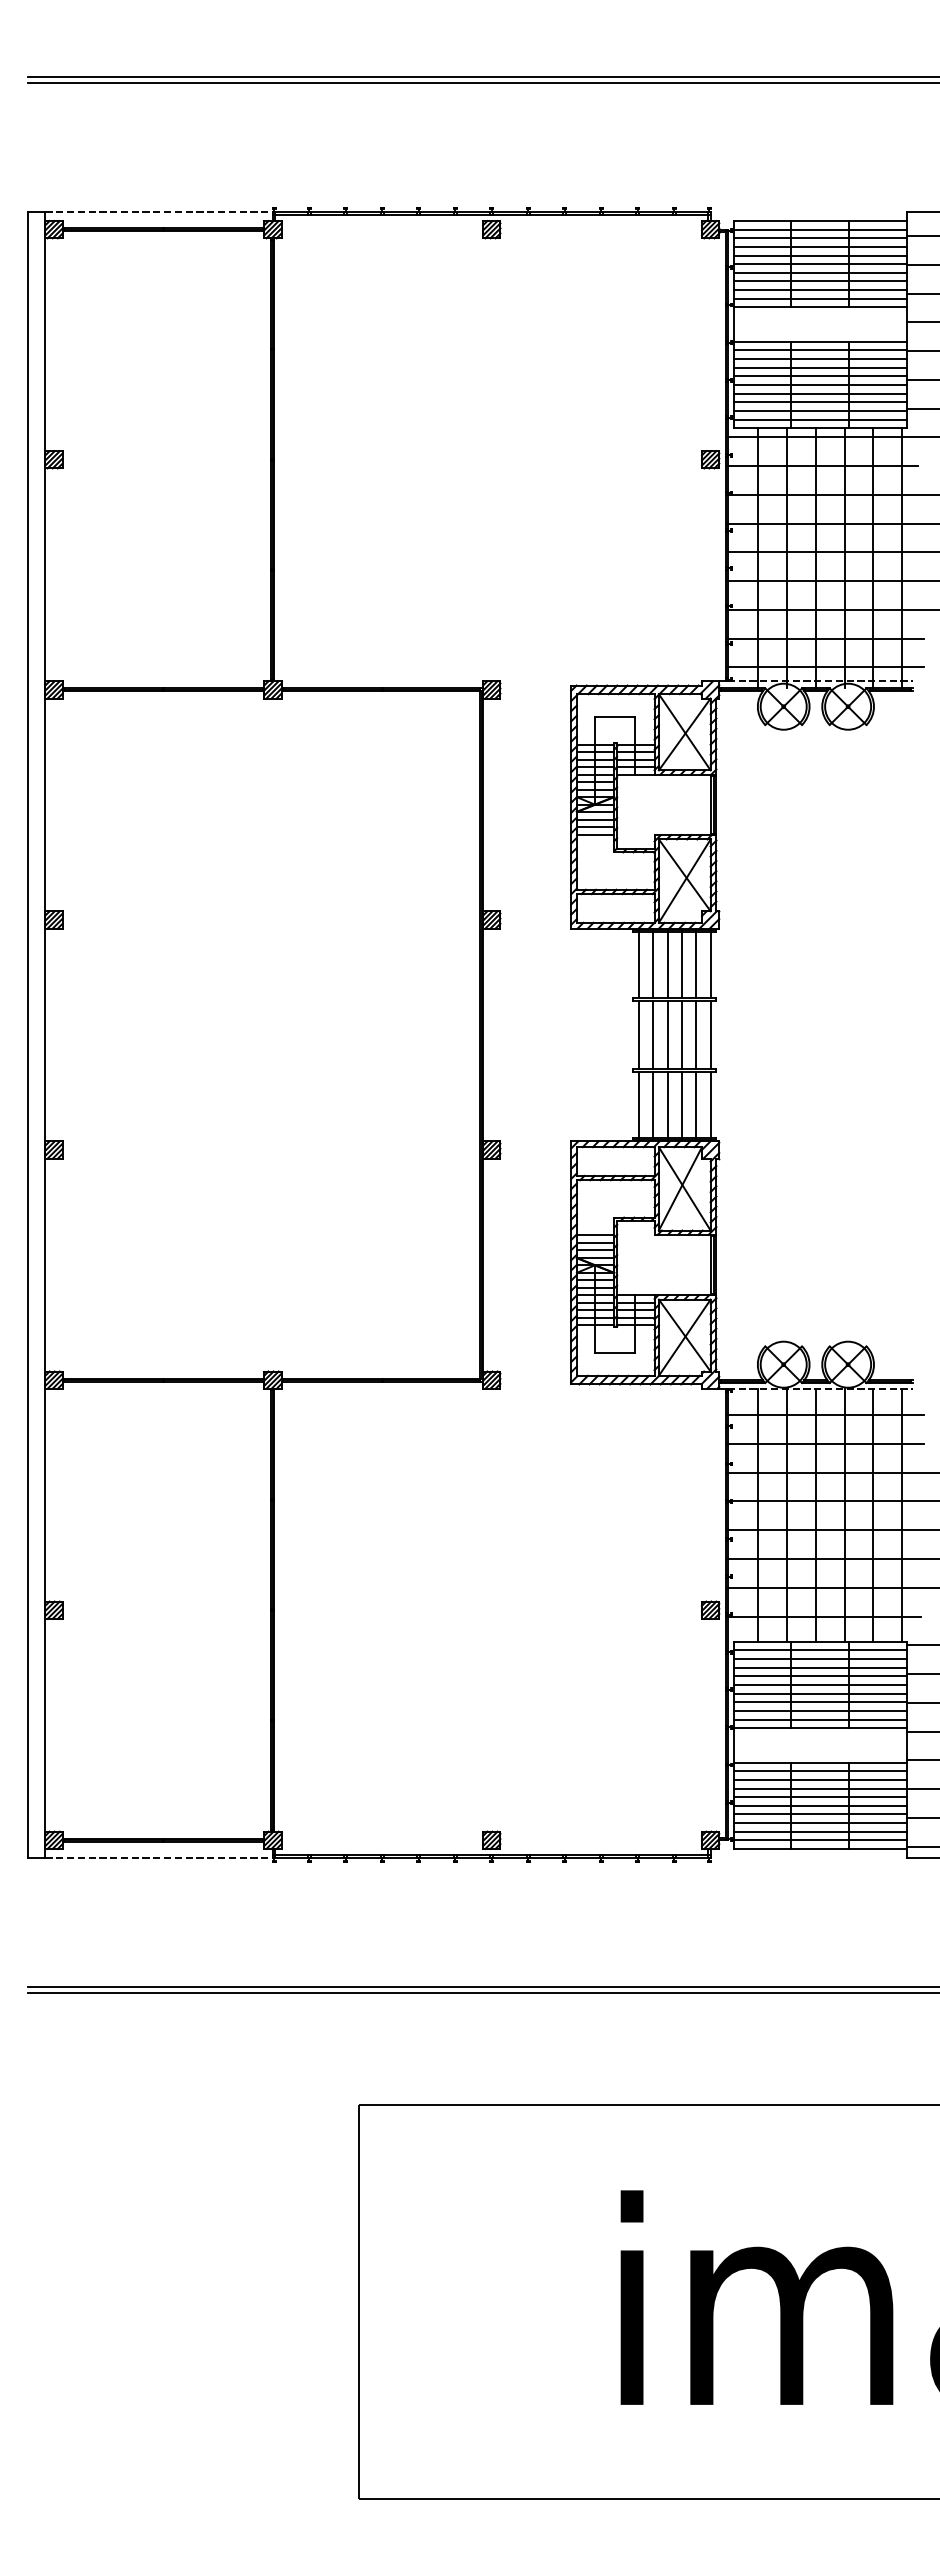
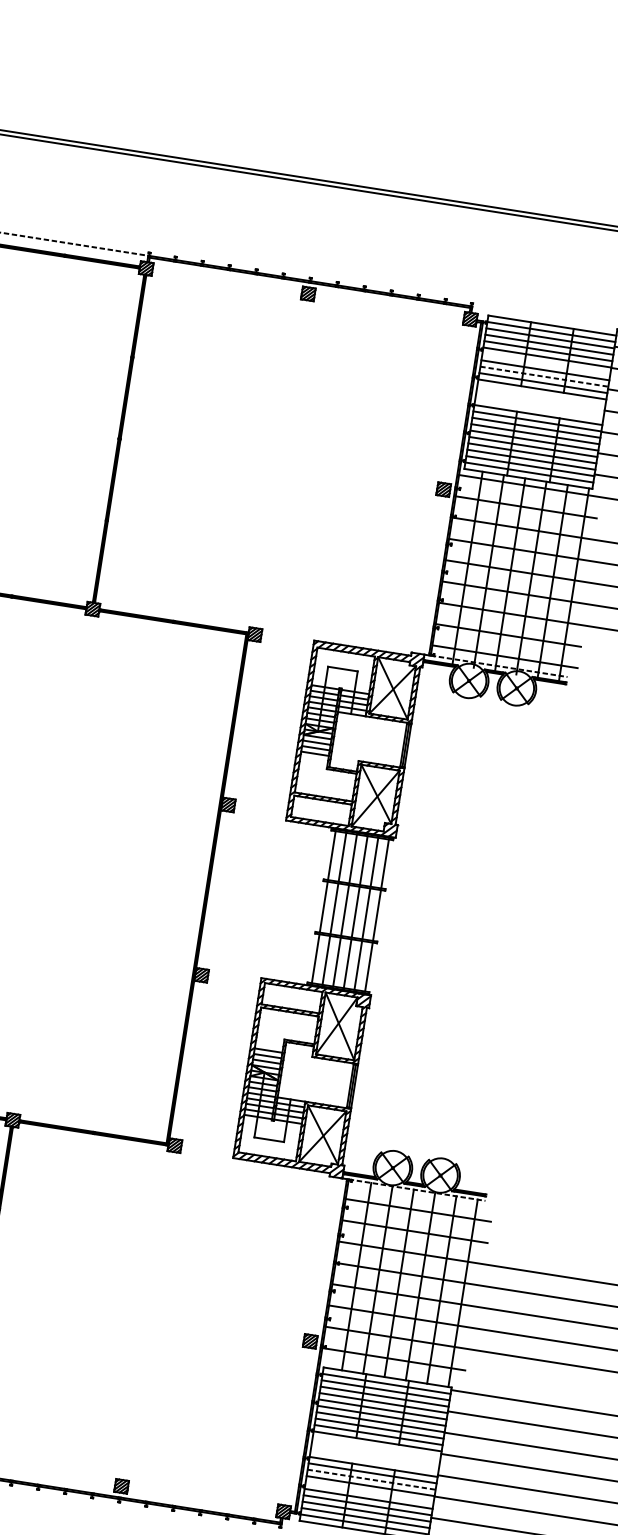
line: (819, 272) -> (546, 363), removed
line: (820, 290) -> (544, 377), solid -> dashed
line: (820, 1779) -> (372, 1479), solid -> dashed
line: (819, 1797) -> (369, 1492), removed

